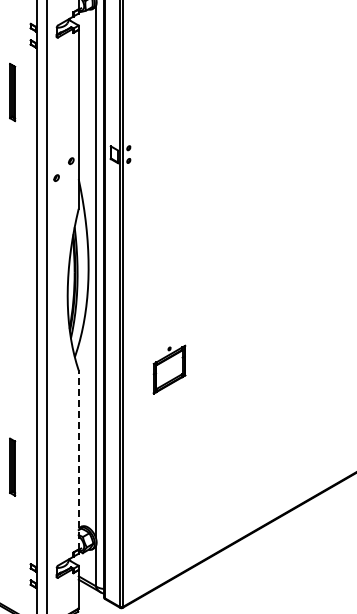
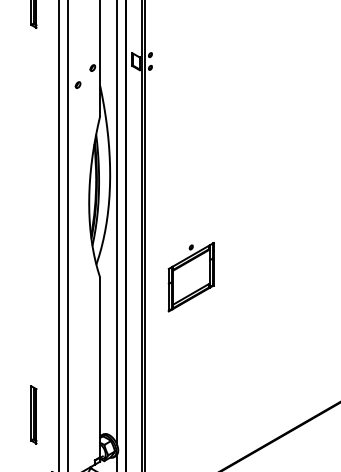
part: (169, 369) -> (191, 276), size x1.43
line: (78, 459) -> (100, 367), dashed -> solid
part: (12, 466) -> (33, 414), moved

